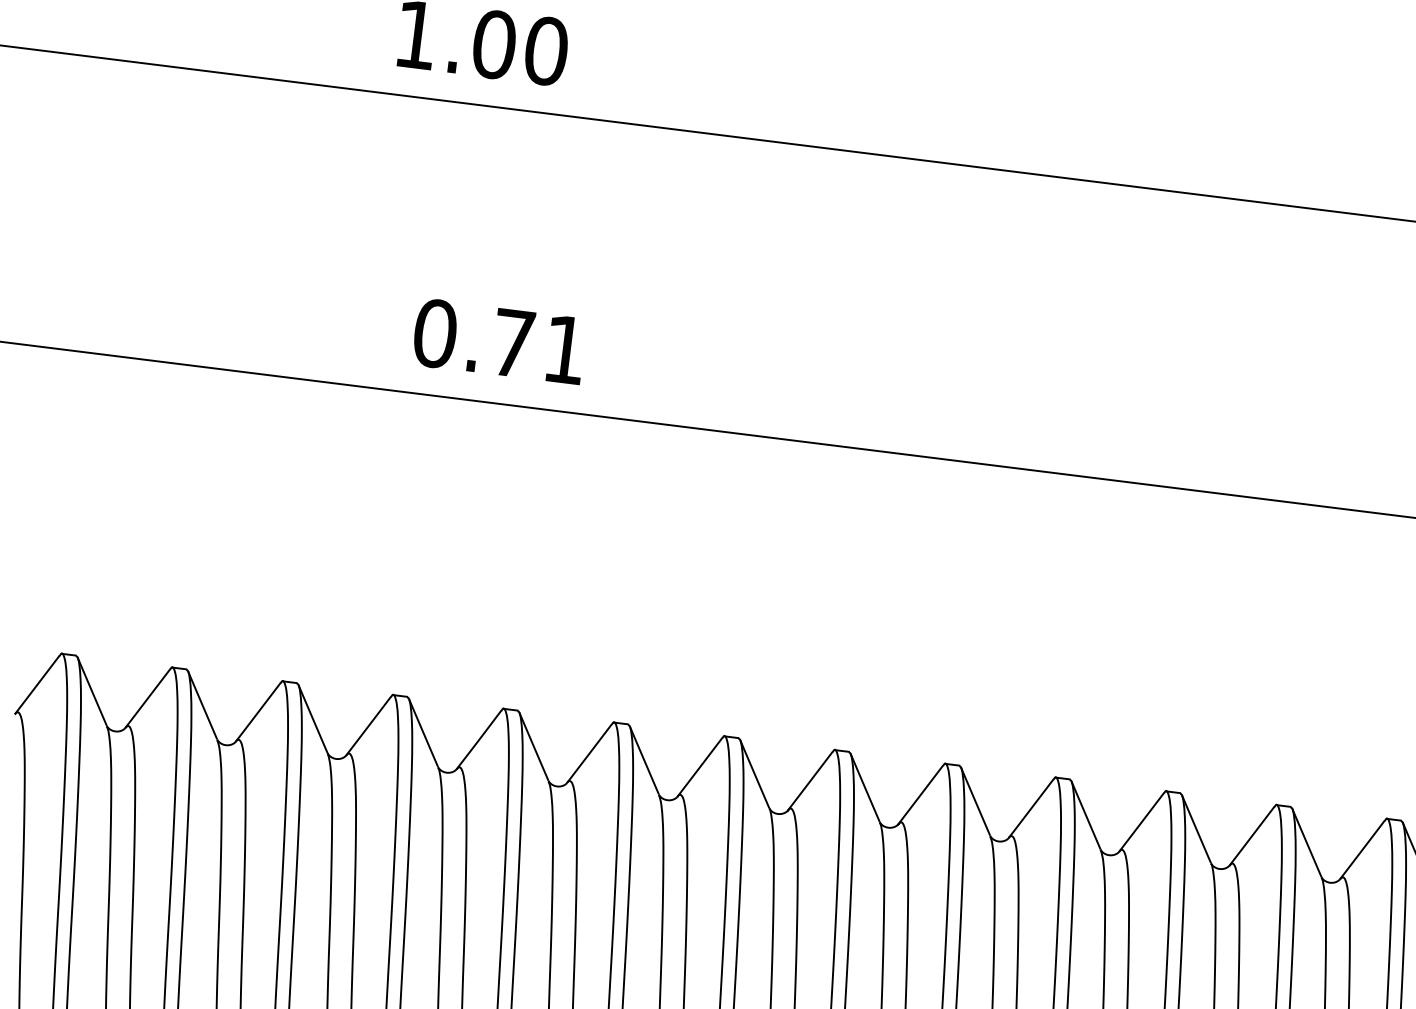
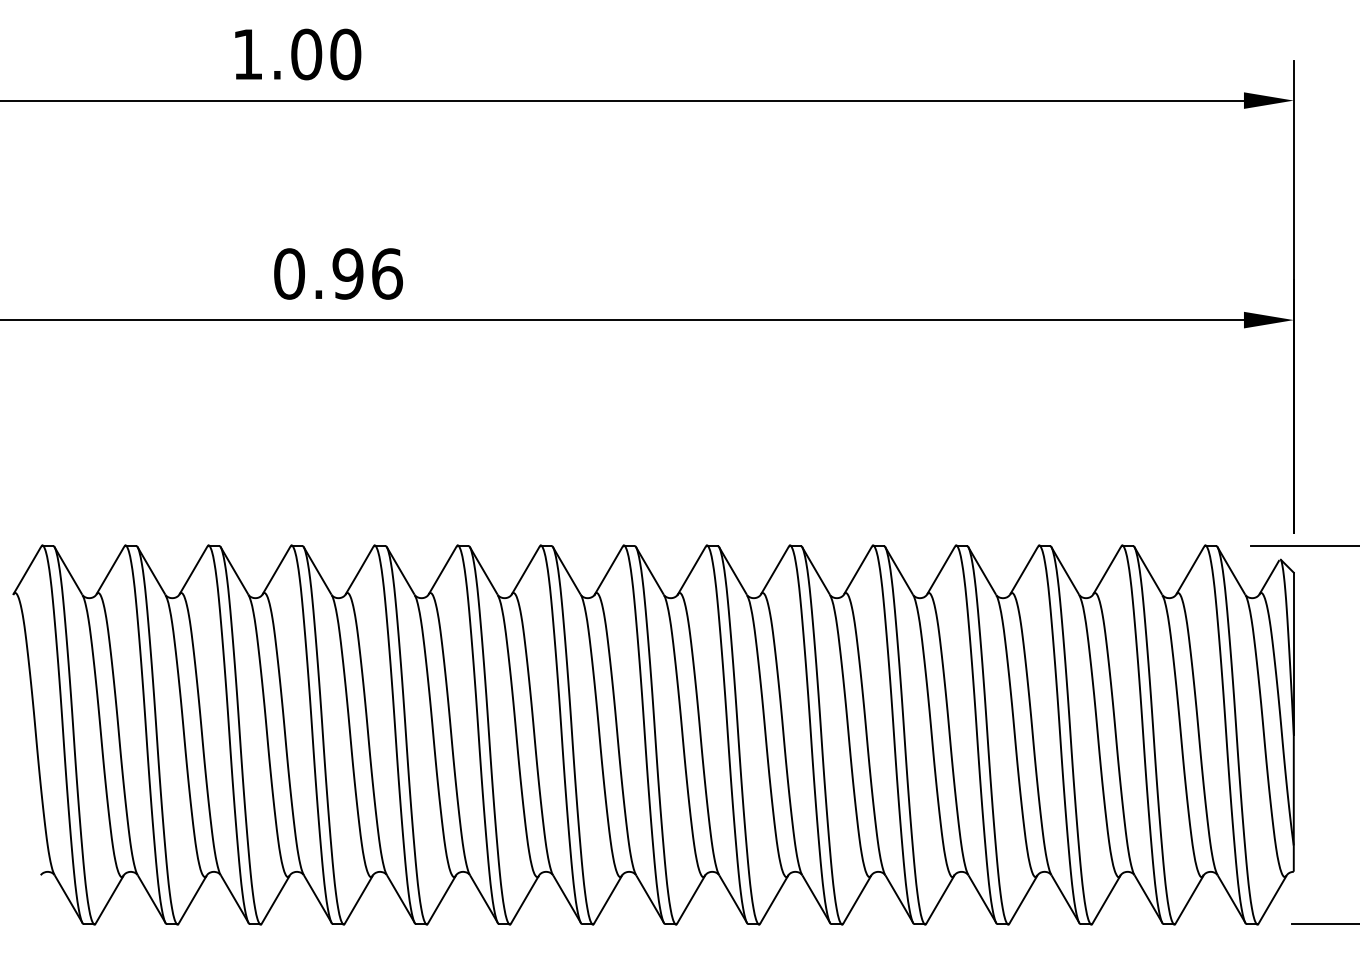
text: (539, 345) -> (367, 273), 0.71 -> 0.96

